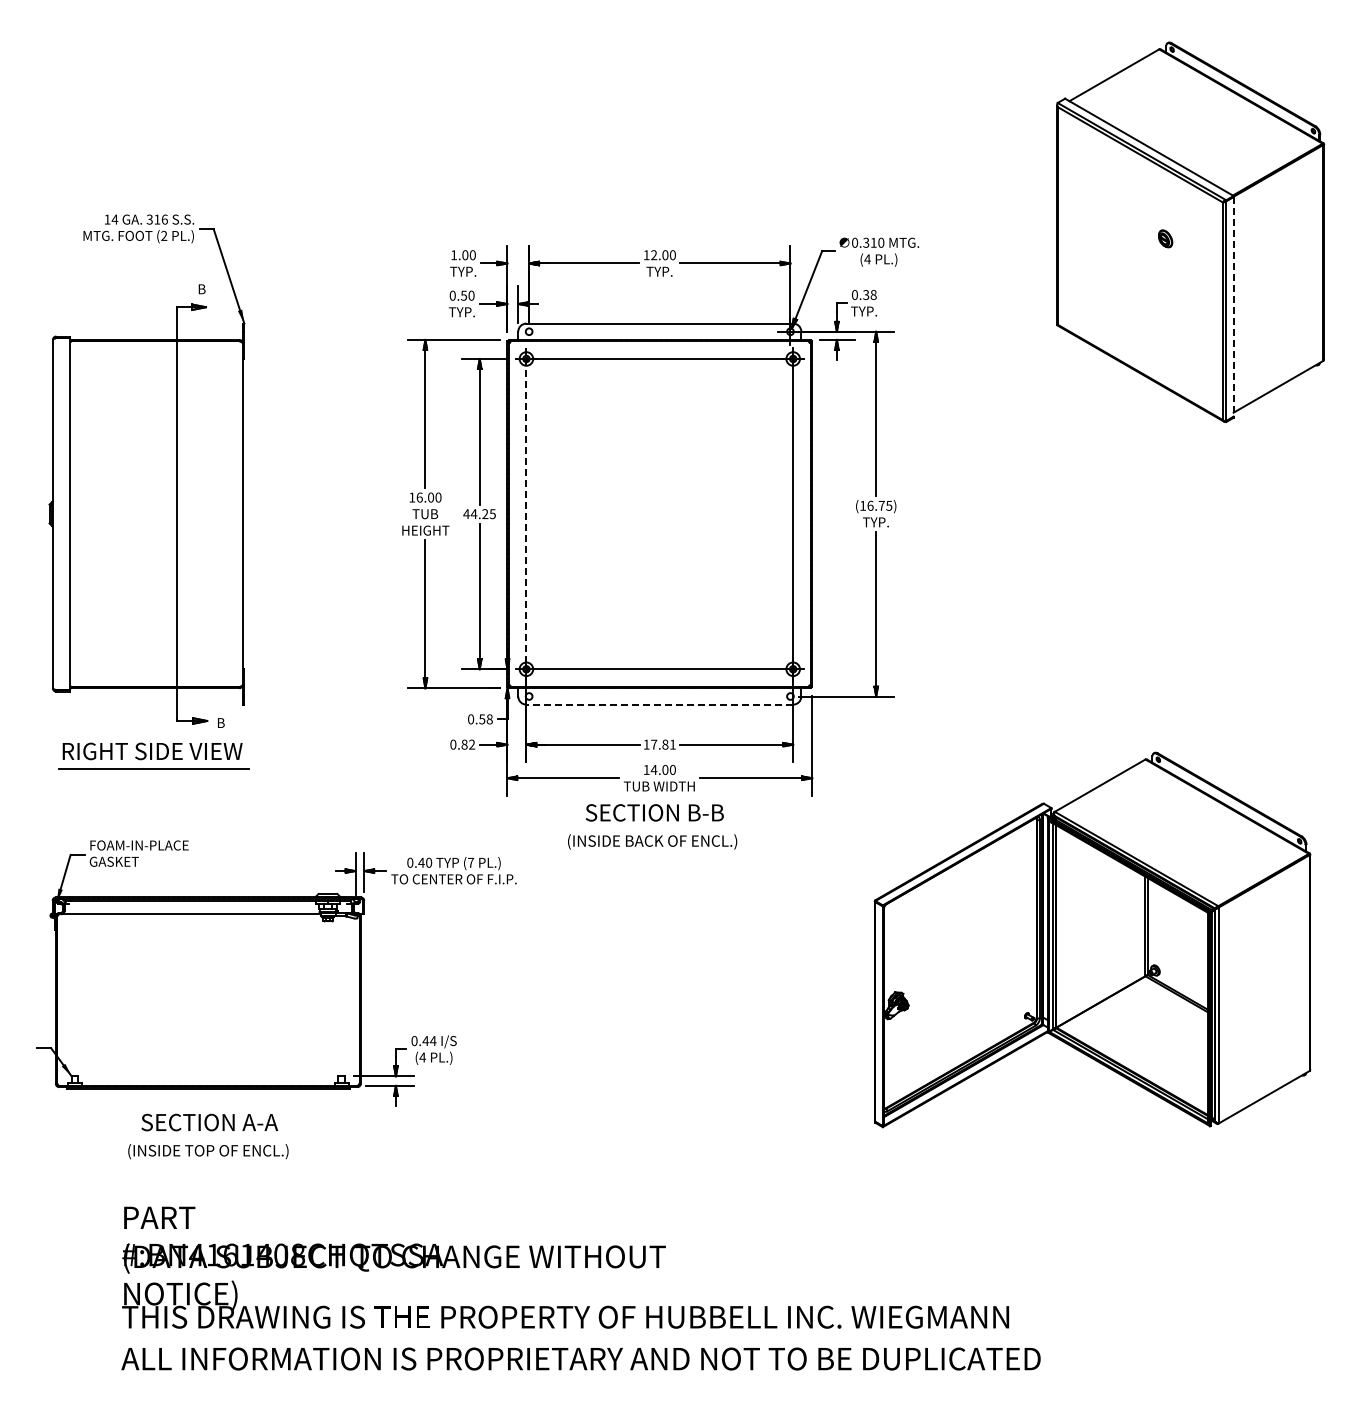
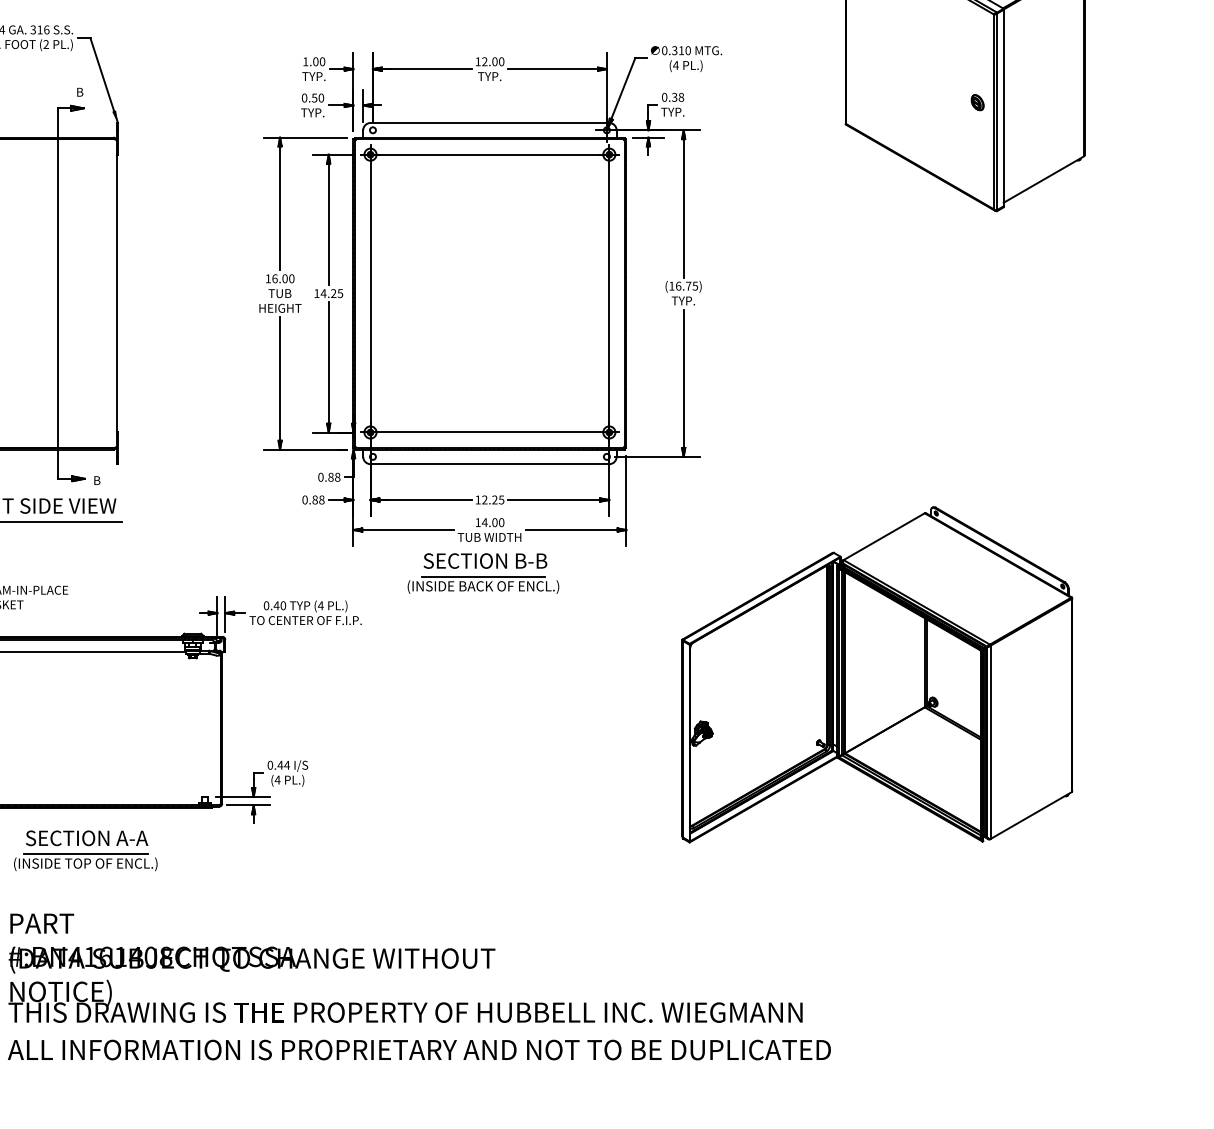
part: (1165, 238) -> (977, 102), moved
line: (1233, 306) -> (1003, 107), dashed -> solid
text: (466, 513) -> (316, 293), 44.25 -> 14.25
line: (526, 514) -> (370, 293), dashed -> solid
line: (659, 704) -> (489, 464), dashed -> solid
text: (482, 719) -> (331, 477), 0.58 -> 0.88
text: (472, 744) -> (322, 499), 0.82 -> 0.88
text: (663, 744) -> (493, 499), 17.81 -> 12.25
line: (652, 830) -> (483, 576), added
text: (470, 862) -> (320, 605), (7 -> (4
line: (208, 1139) -> (85, 853), added

